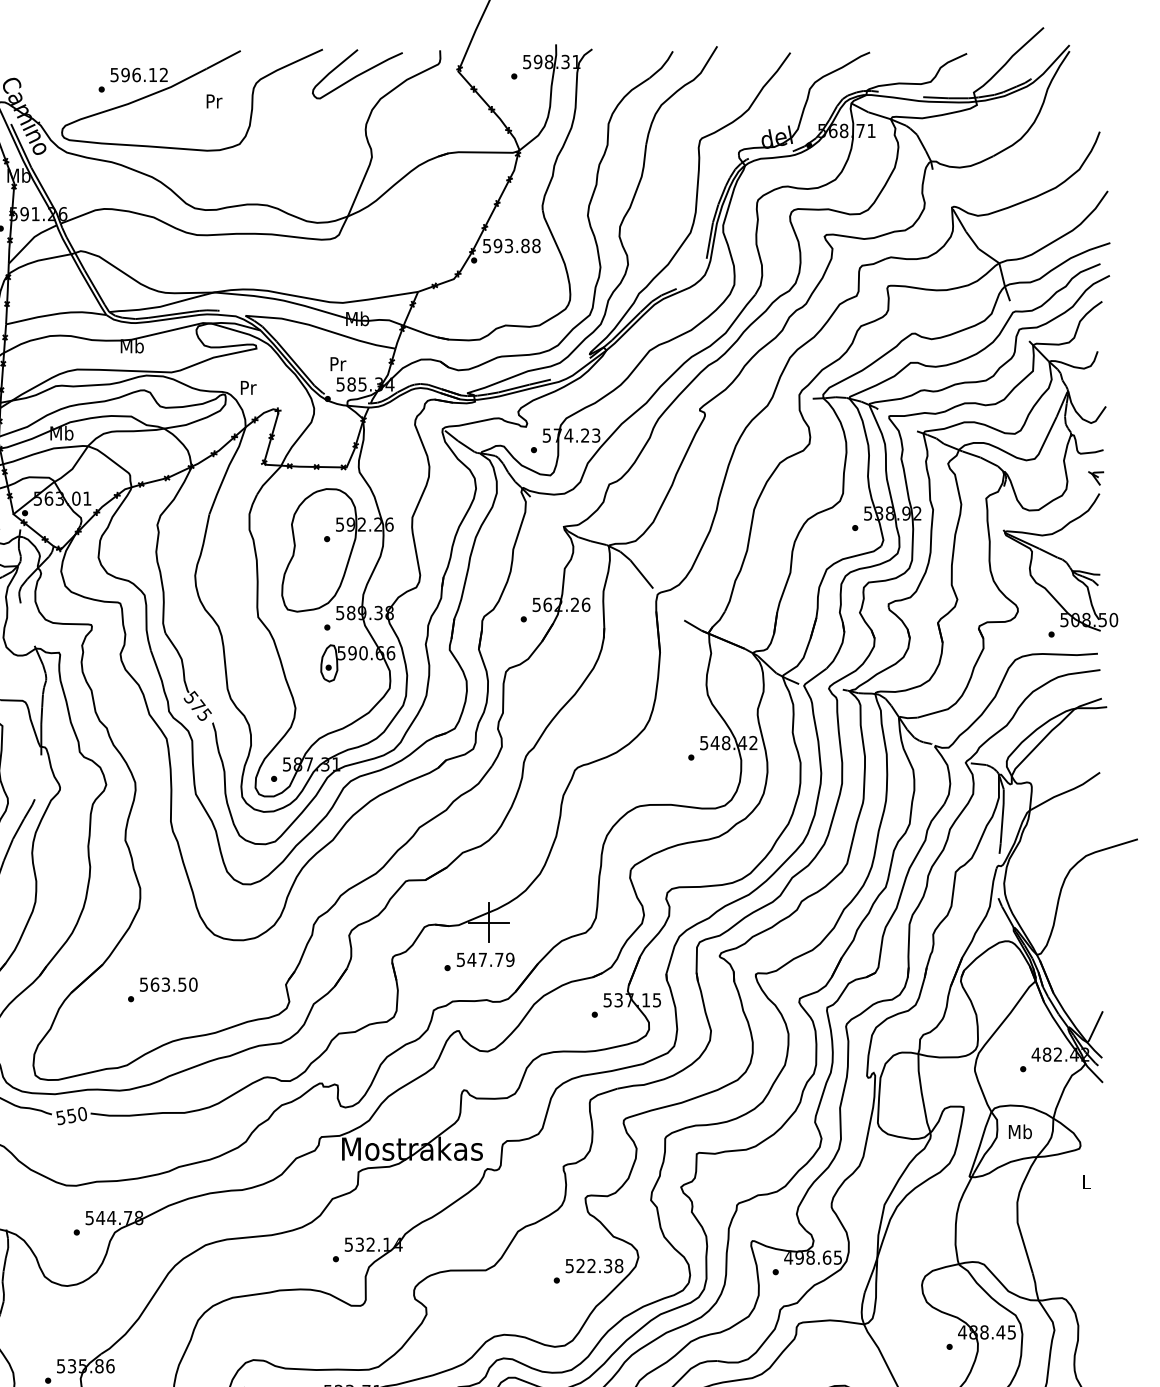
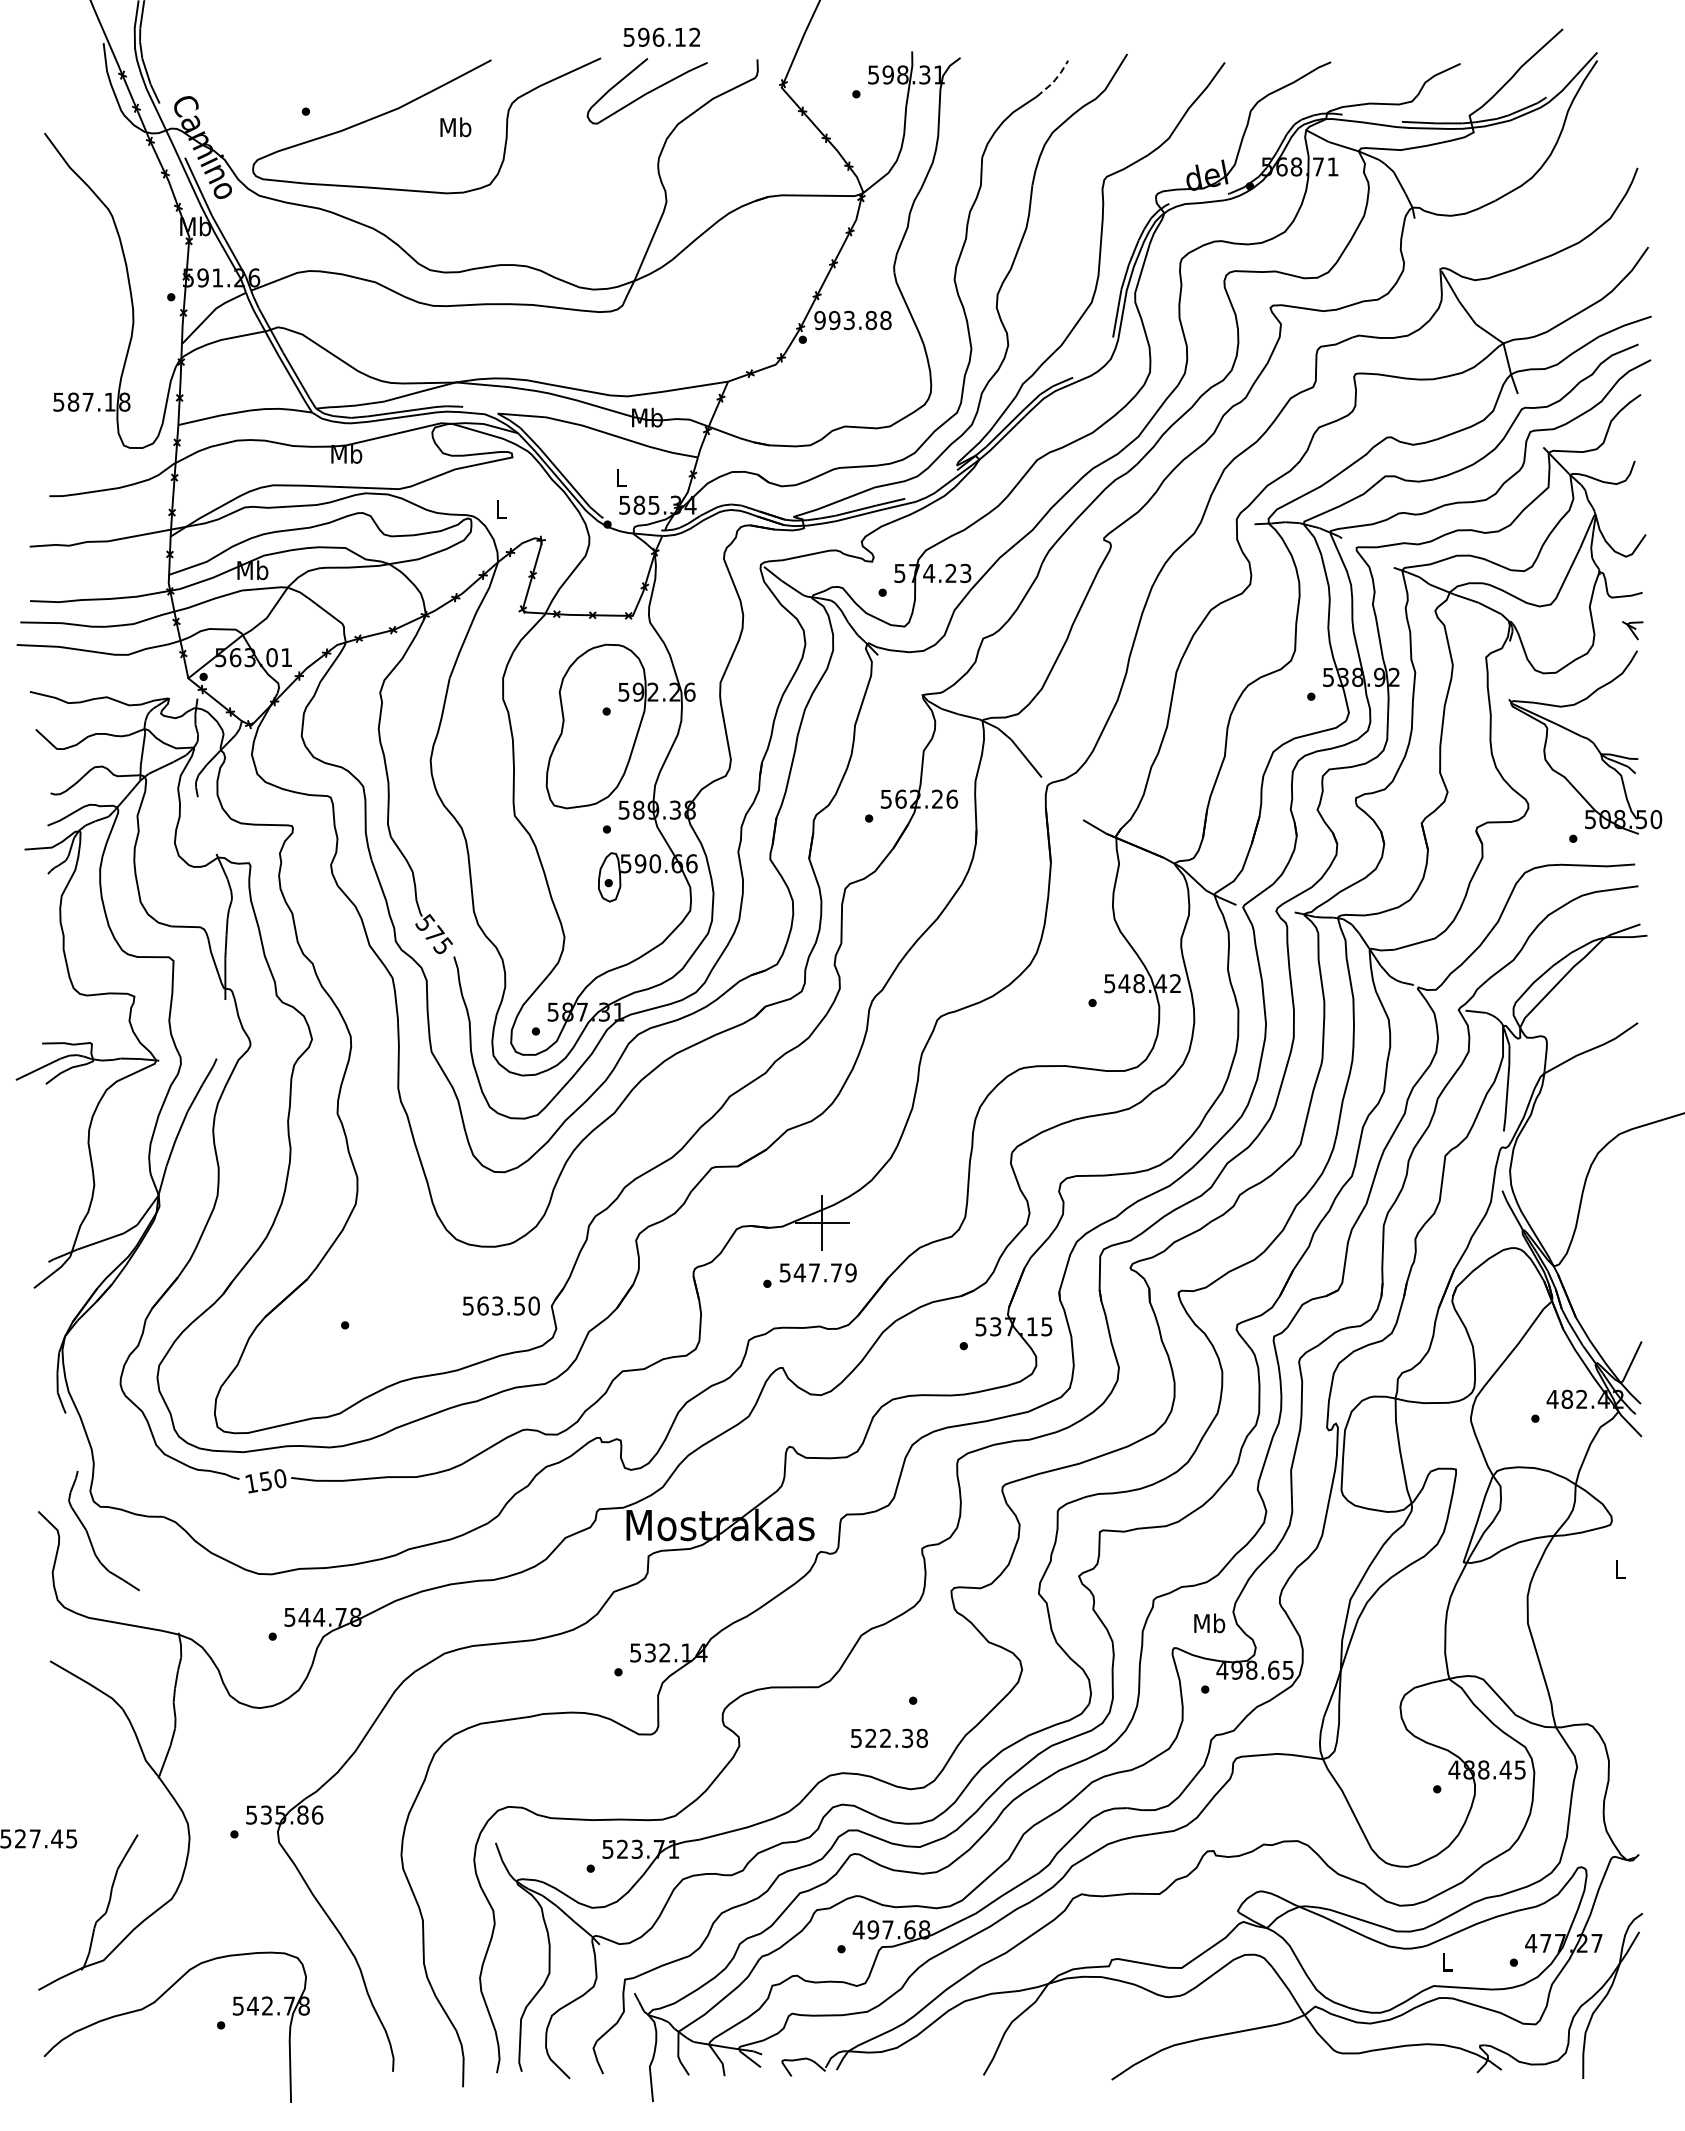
line: (662, 66) -> (1054, 80), solid -> dashed
text: (138, 74) -> (661, 36), moved
text: (213, 101) -> (455, 127), Pr -> Mb
text: (486, 245) -> (819, 319), 593.88 -> 993.88
text: (338, 363) -> (621, 477), Pr -> L
text: (248, 387) -> (501, 509), Pr -> L
text: (168, 984) -> (501, 1305), moved
text: (60, 1117) -> (251, 1483), 550 -> 150
text: (1020, 1131) -> (1209, 1623), moved
text: (594, 1265) -> (889, 1737), moved

